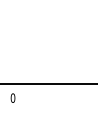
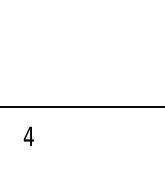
text: (12, 97) -> (27, 135), 0 -> 4

